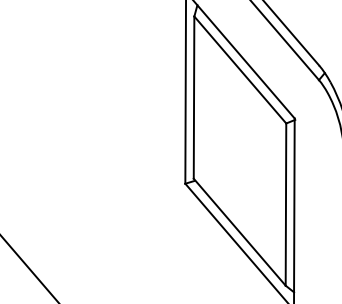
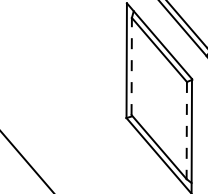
line: (193, 97) -> (131, 66), solid -> dashed
line: (285, 204) -> (186, 130), solid -> dashed

